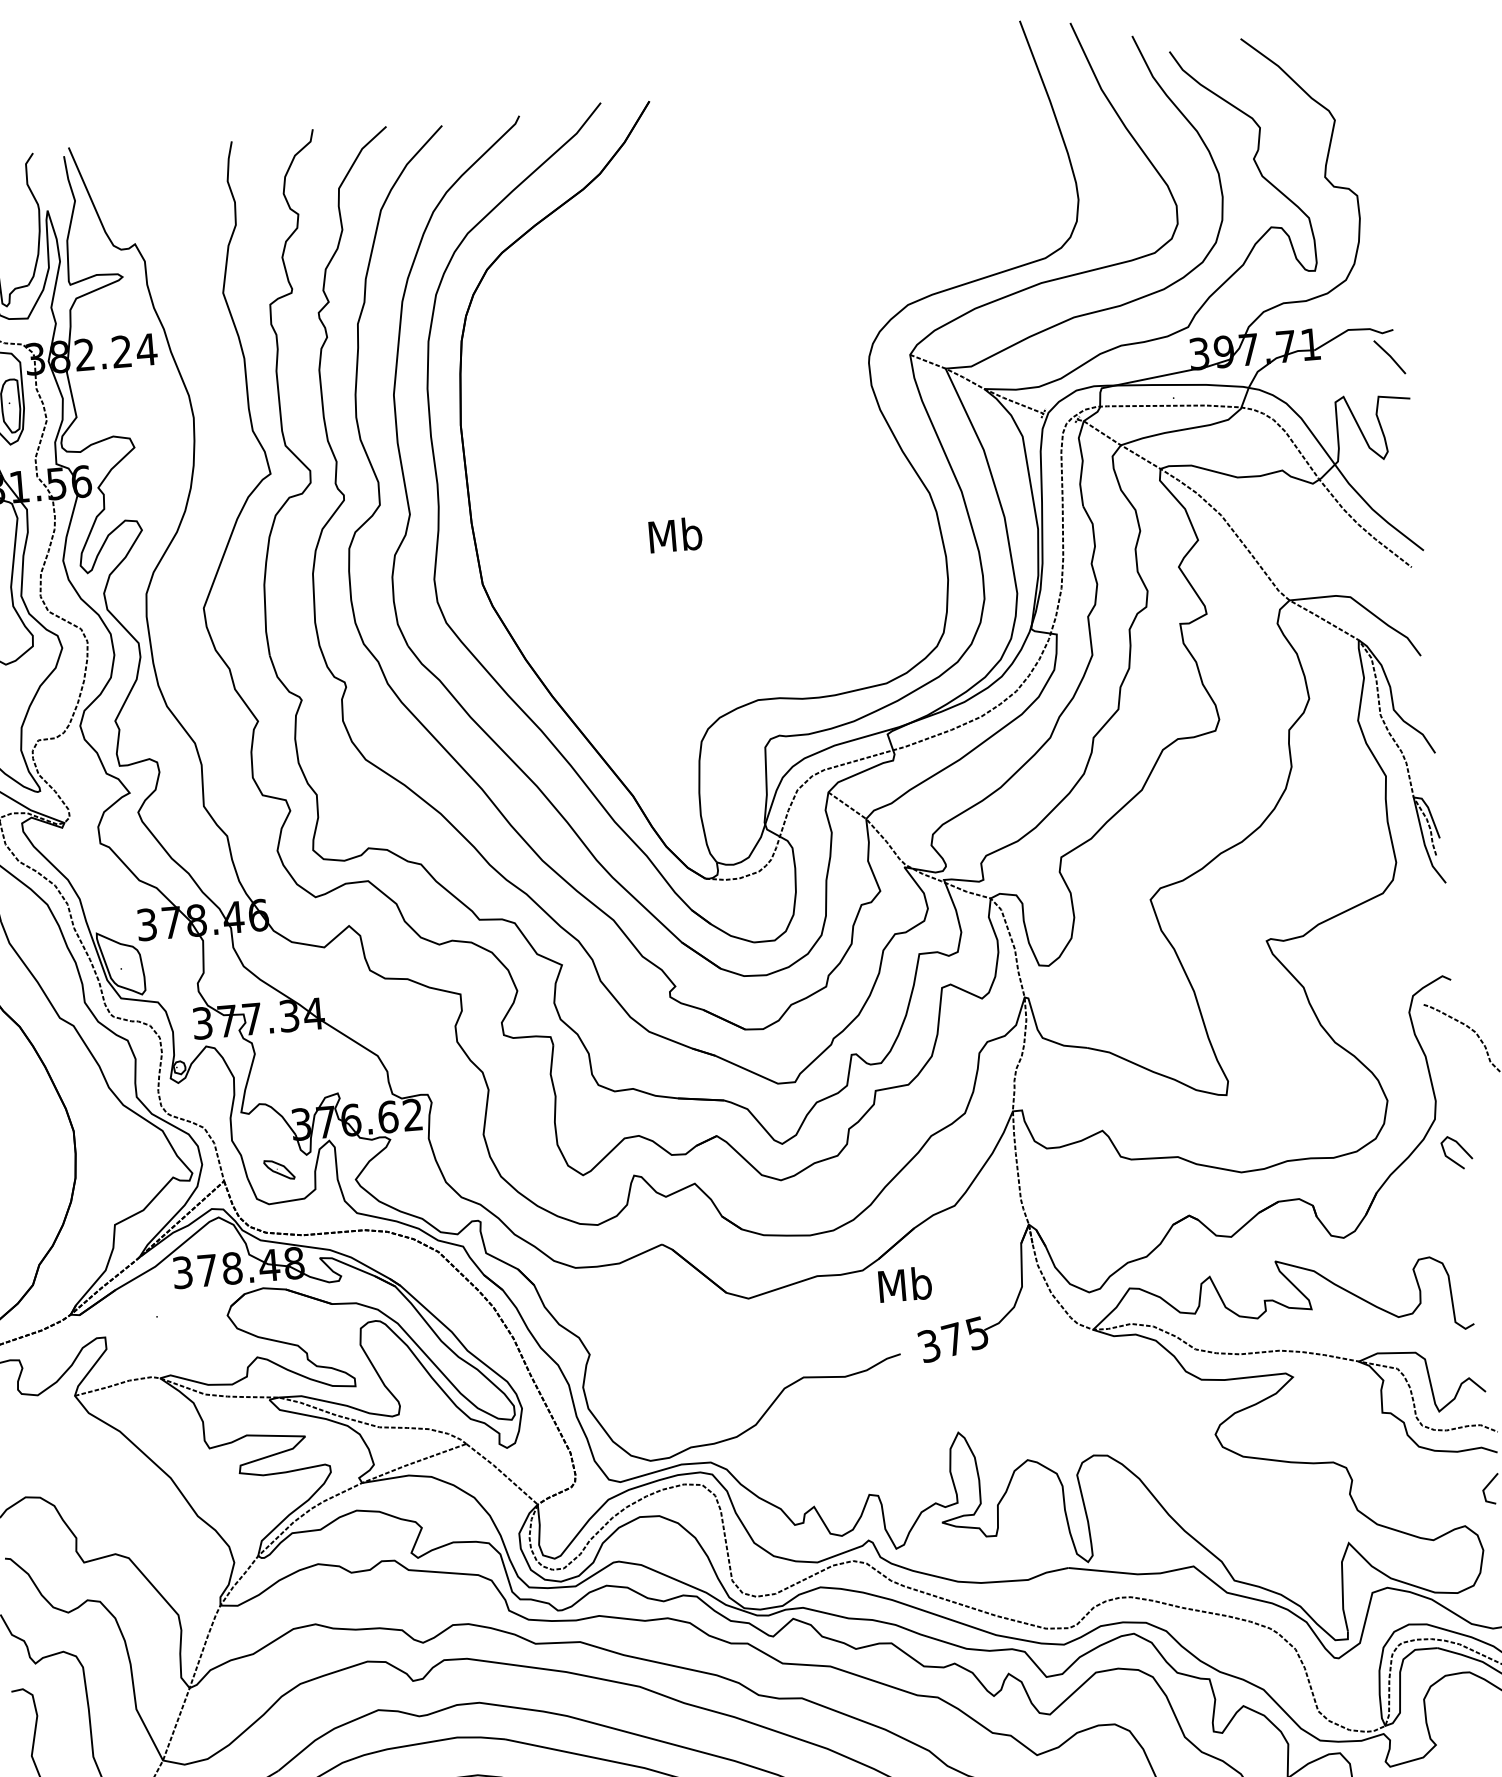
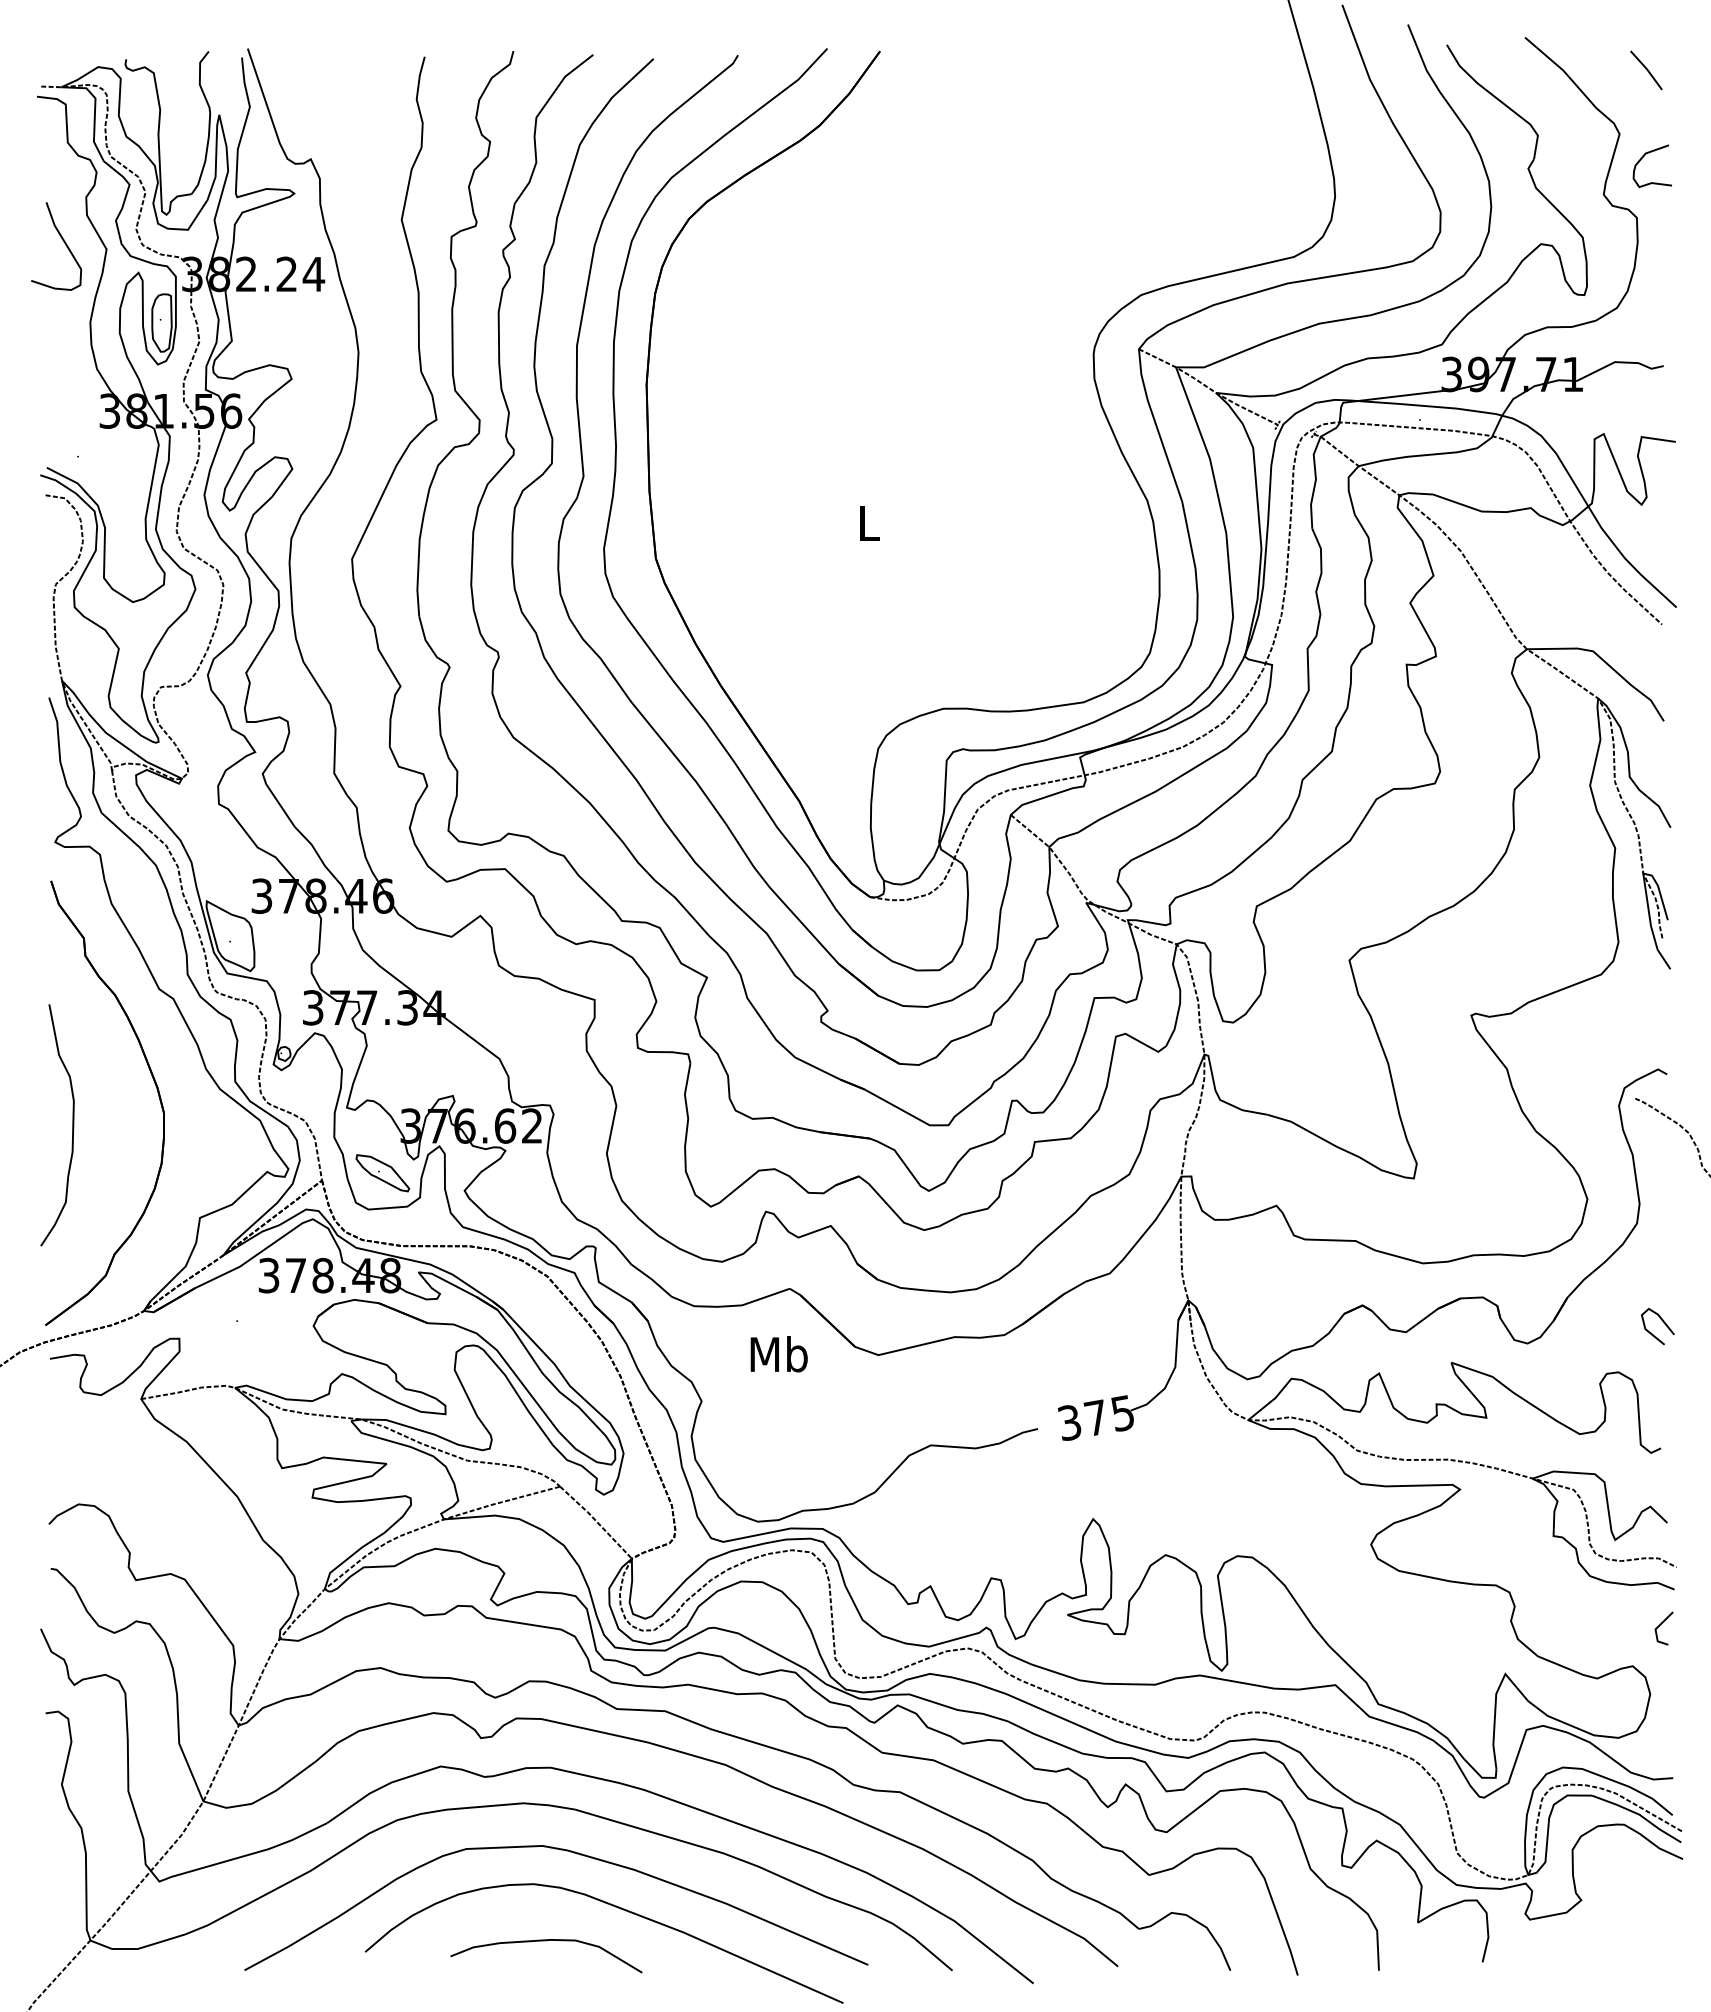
curve: (1357, 142) -> (1641, 160), added
line: (1389, 357) -> (1646, 70), moved
text: (675, 534) -> (868, 522), Mb -> L
curve: (1460, 1147) -> (1662, 1321), moved
part: (279, 1170) -> (382, 1173), size x1.67
text: (904, 1284) -> (778, 1354), moved

